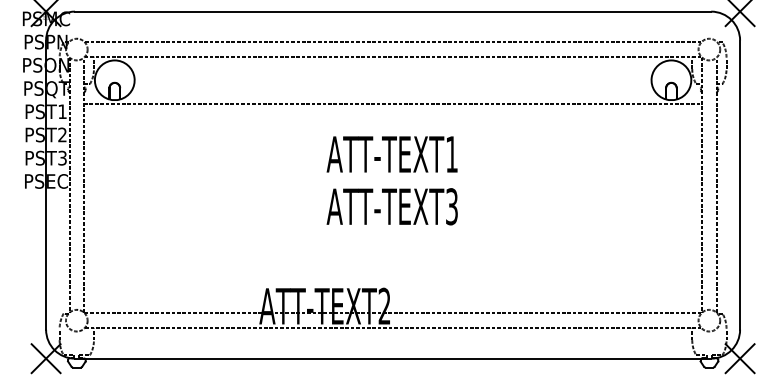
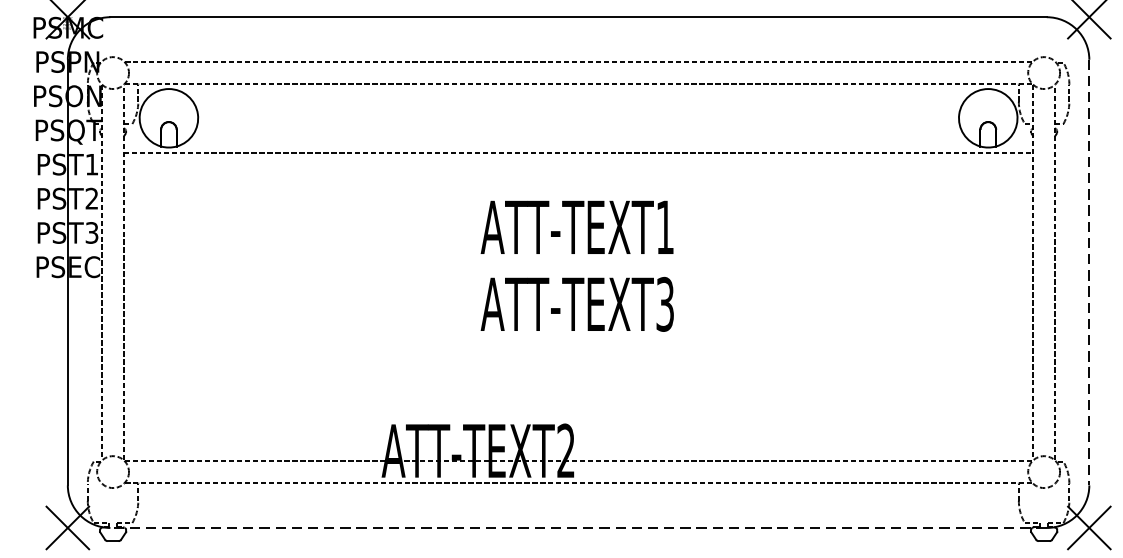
line: (740, 185) -> (1089, 273), solid -> dashed
line: (392, 358) -> (577, 527), solid -> dashed

